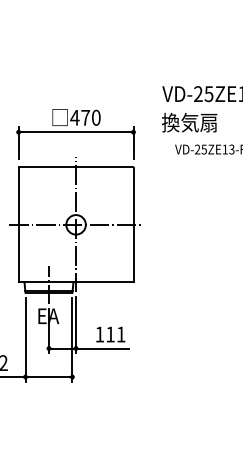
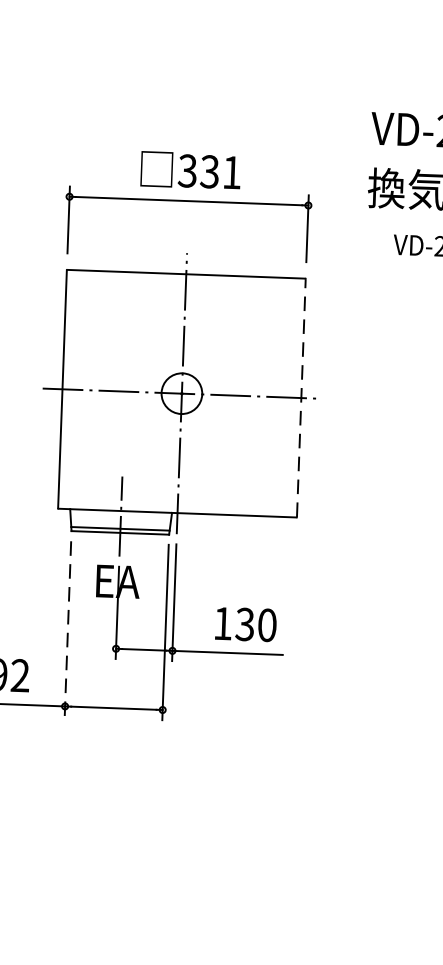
text: (85, 117) -> (209, 171), 470 -> 331
line: (133, 224) -> (301, 397), solid -> dashed
text: (115, 334) -> (255, 624), 111 -> 130
line: (25, 340) -> (67, 630), solid -> dashed

